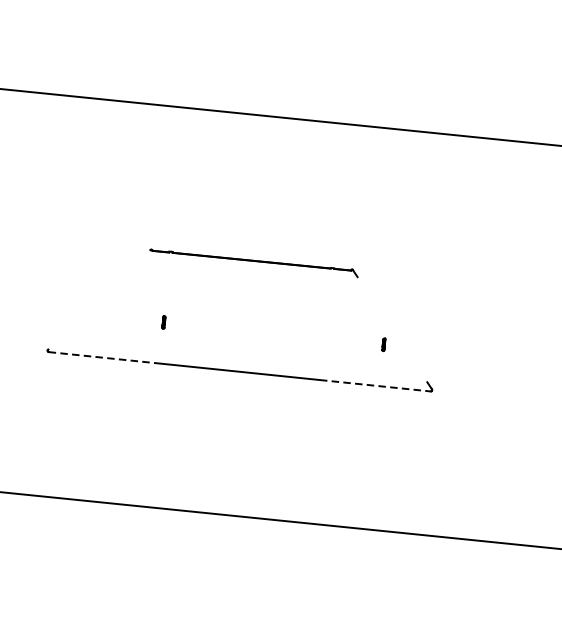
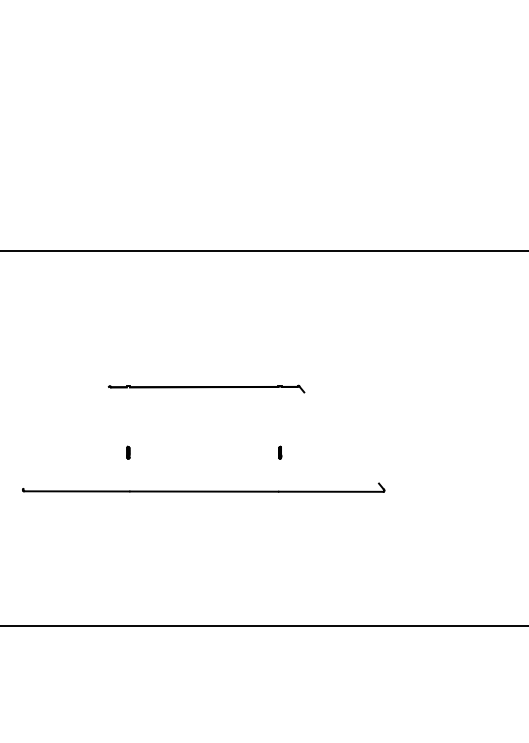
part: (384, 344) -> (280, 452), moved
line: (104, 357) -> (76, 491), dashed -> solid
line: (375, 385) -> (331, 491), dashed -> solid

